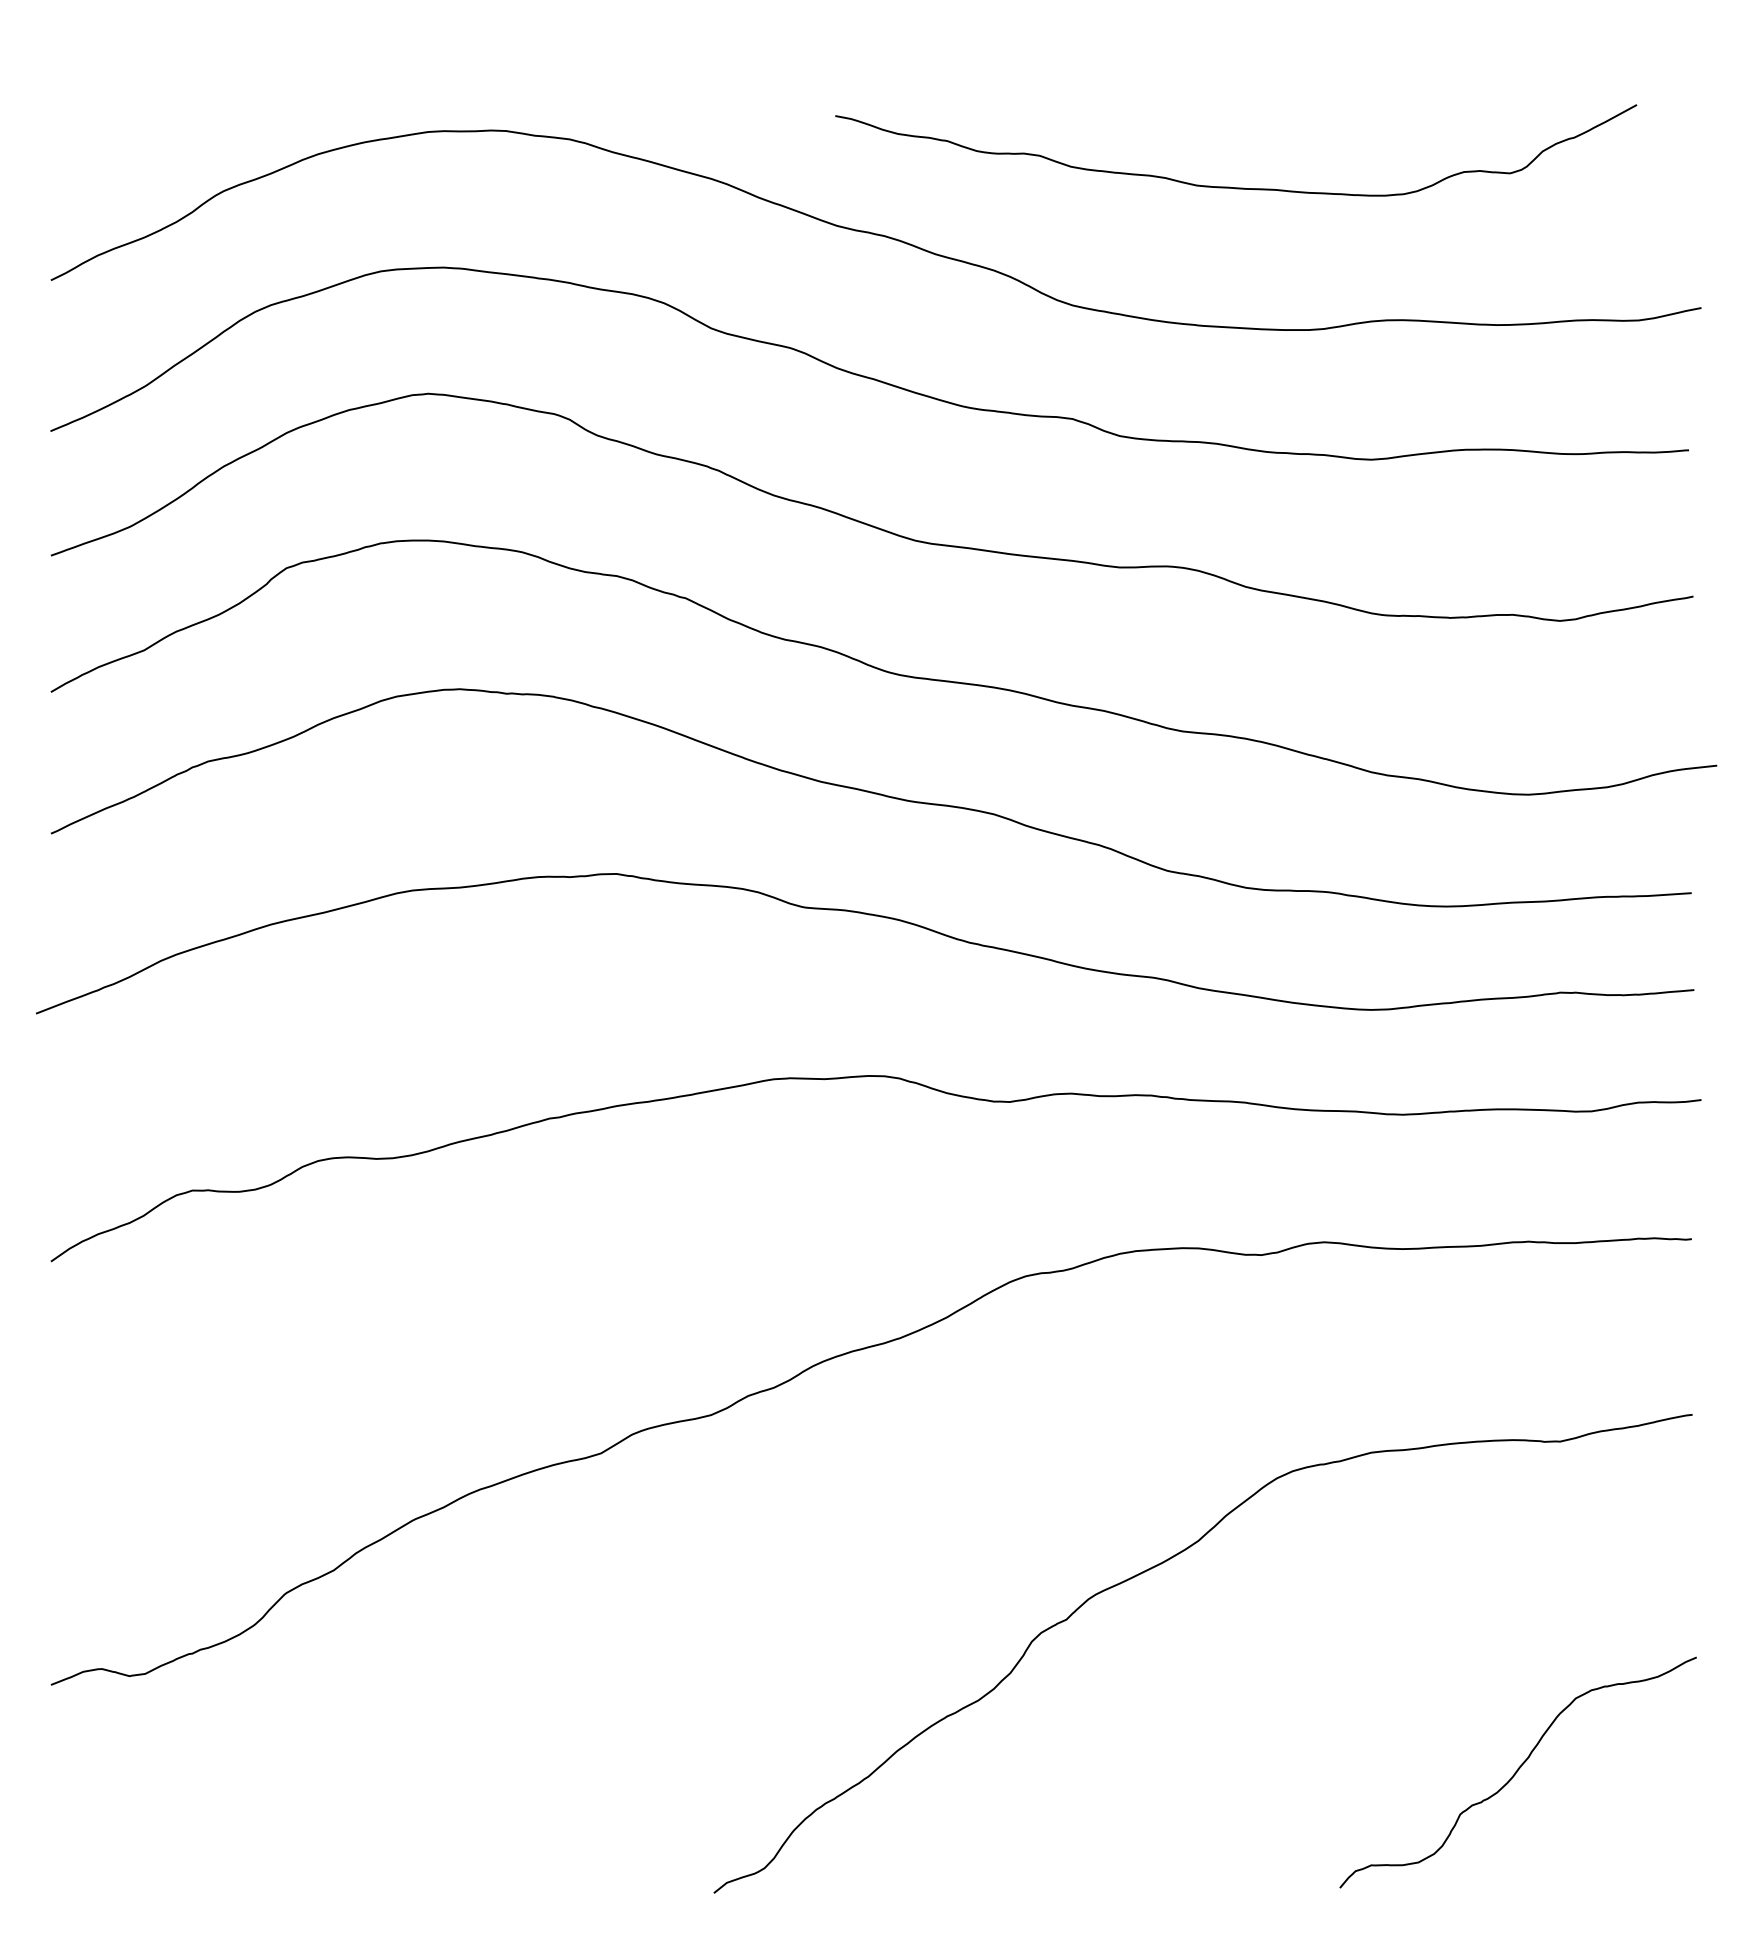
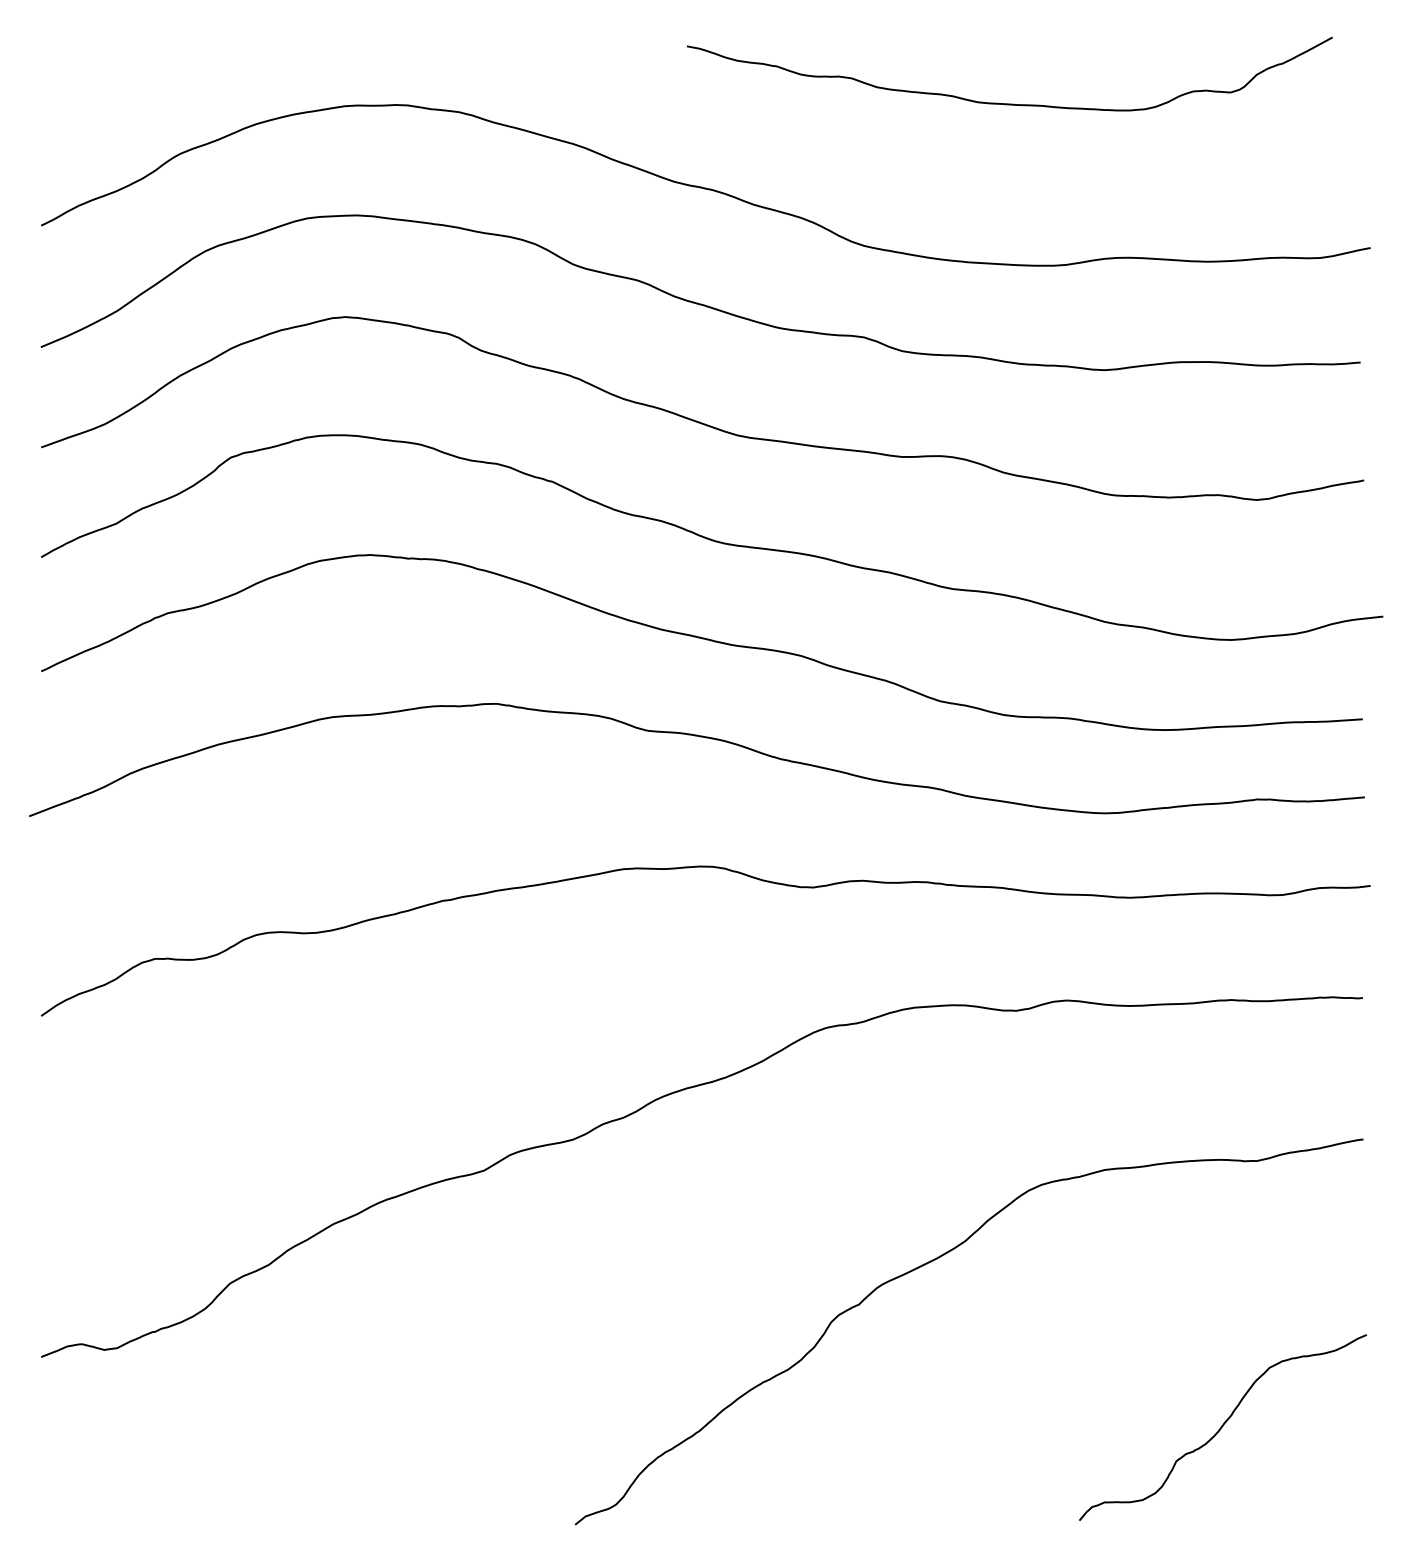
curve: (1235, 186) -> (1009, 103), moved

